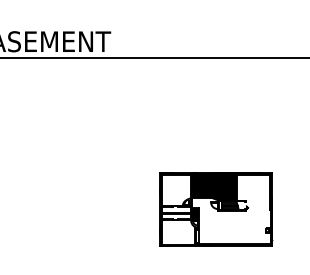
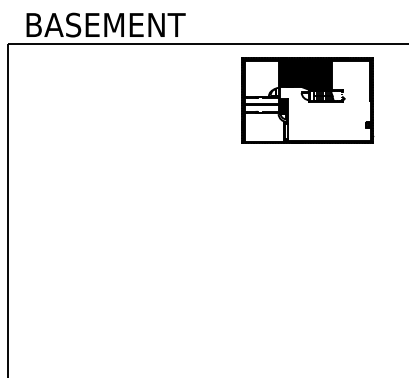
part: (216, 209) -> (307, 100), moved

